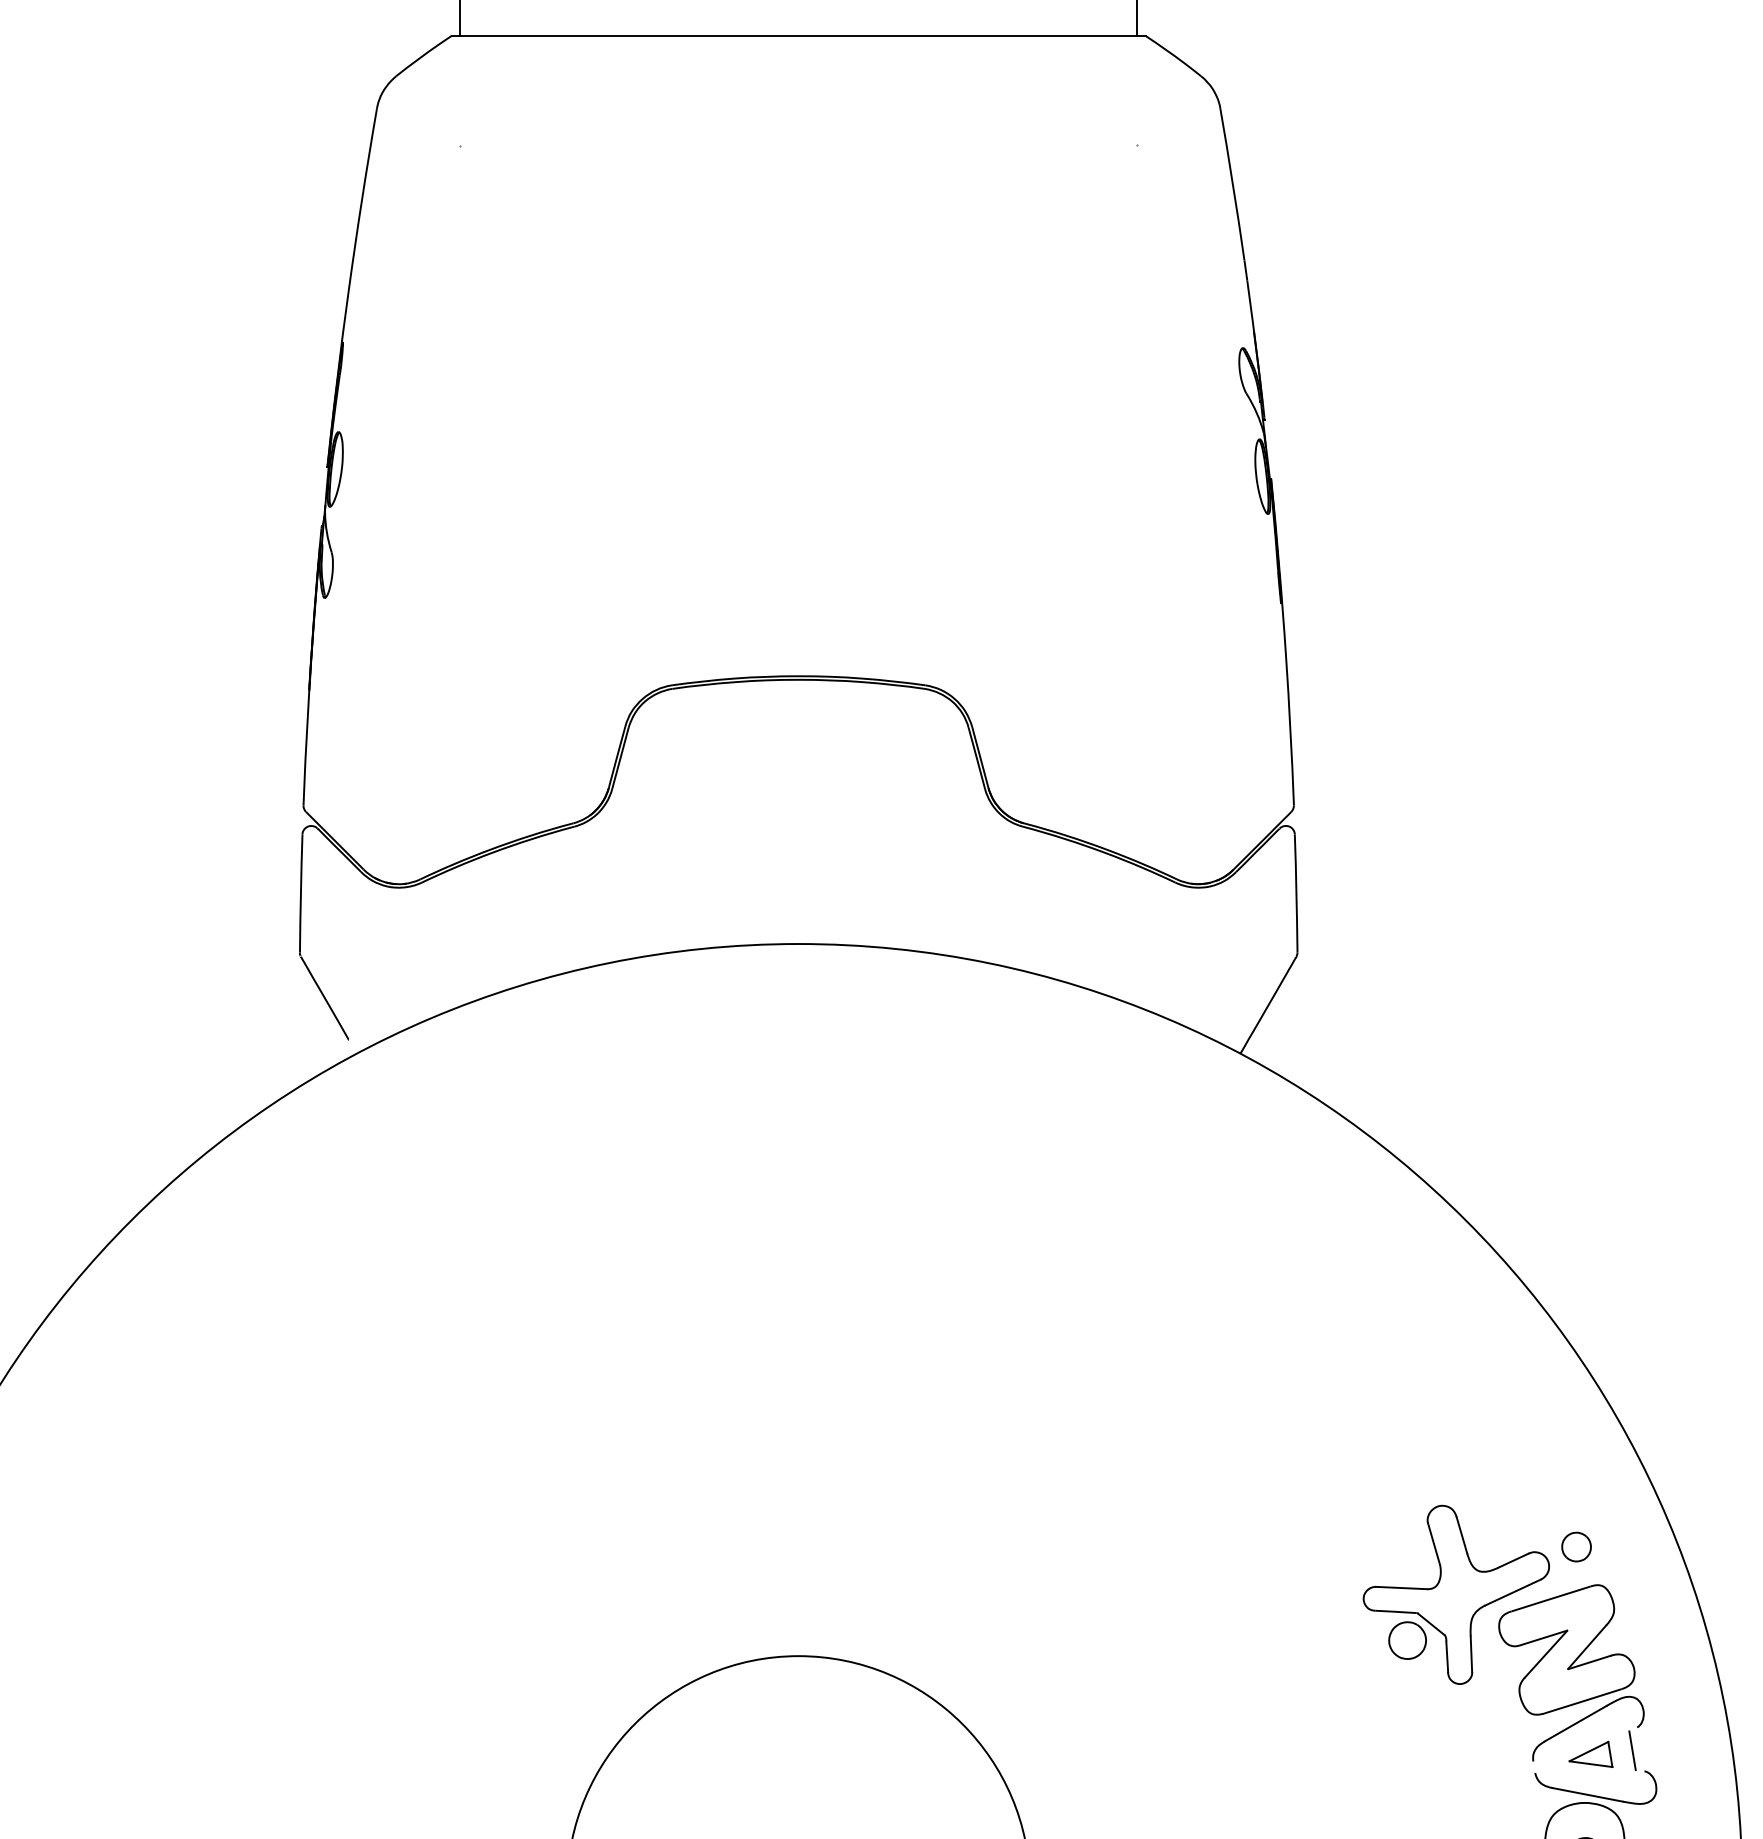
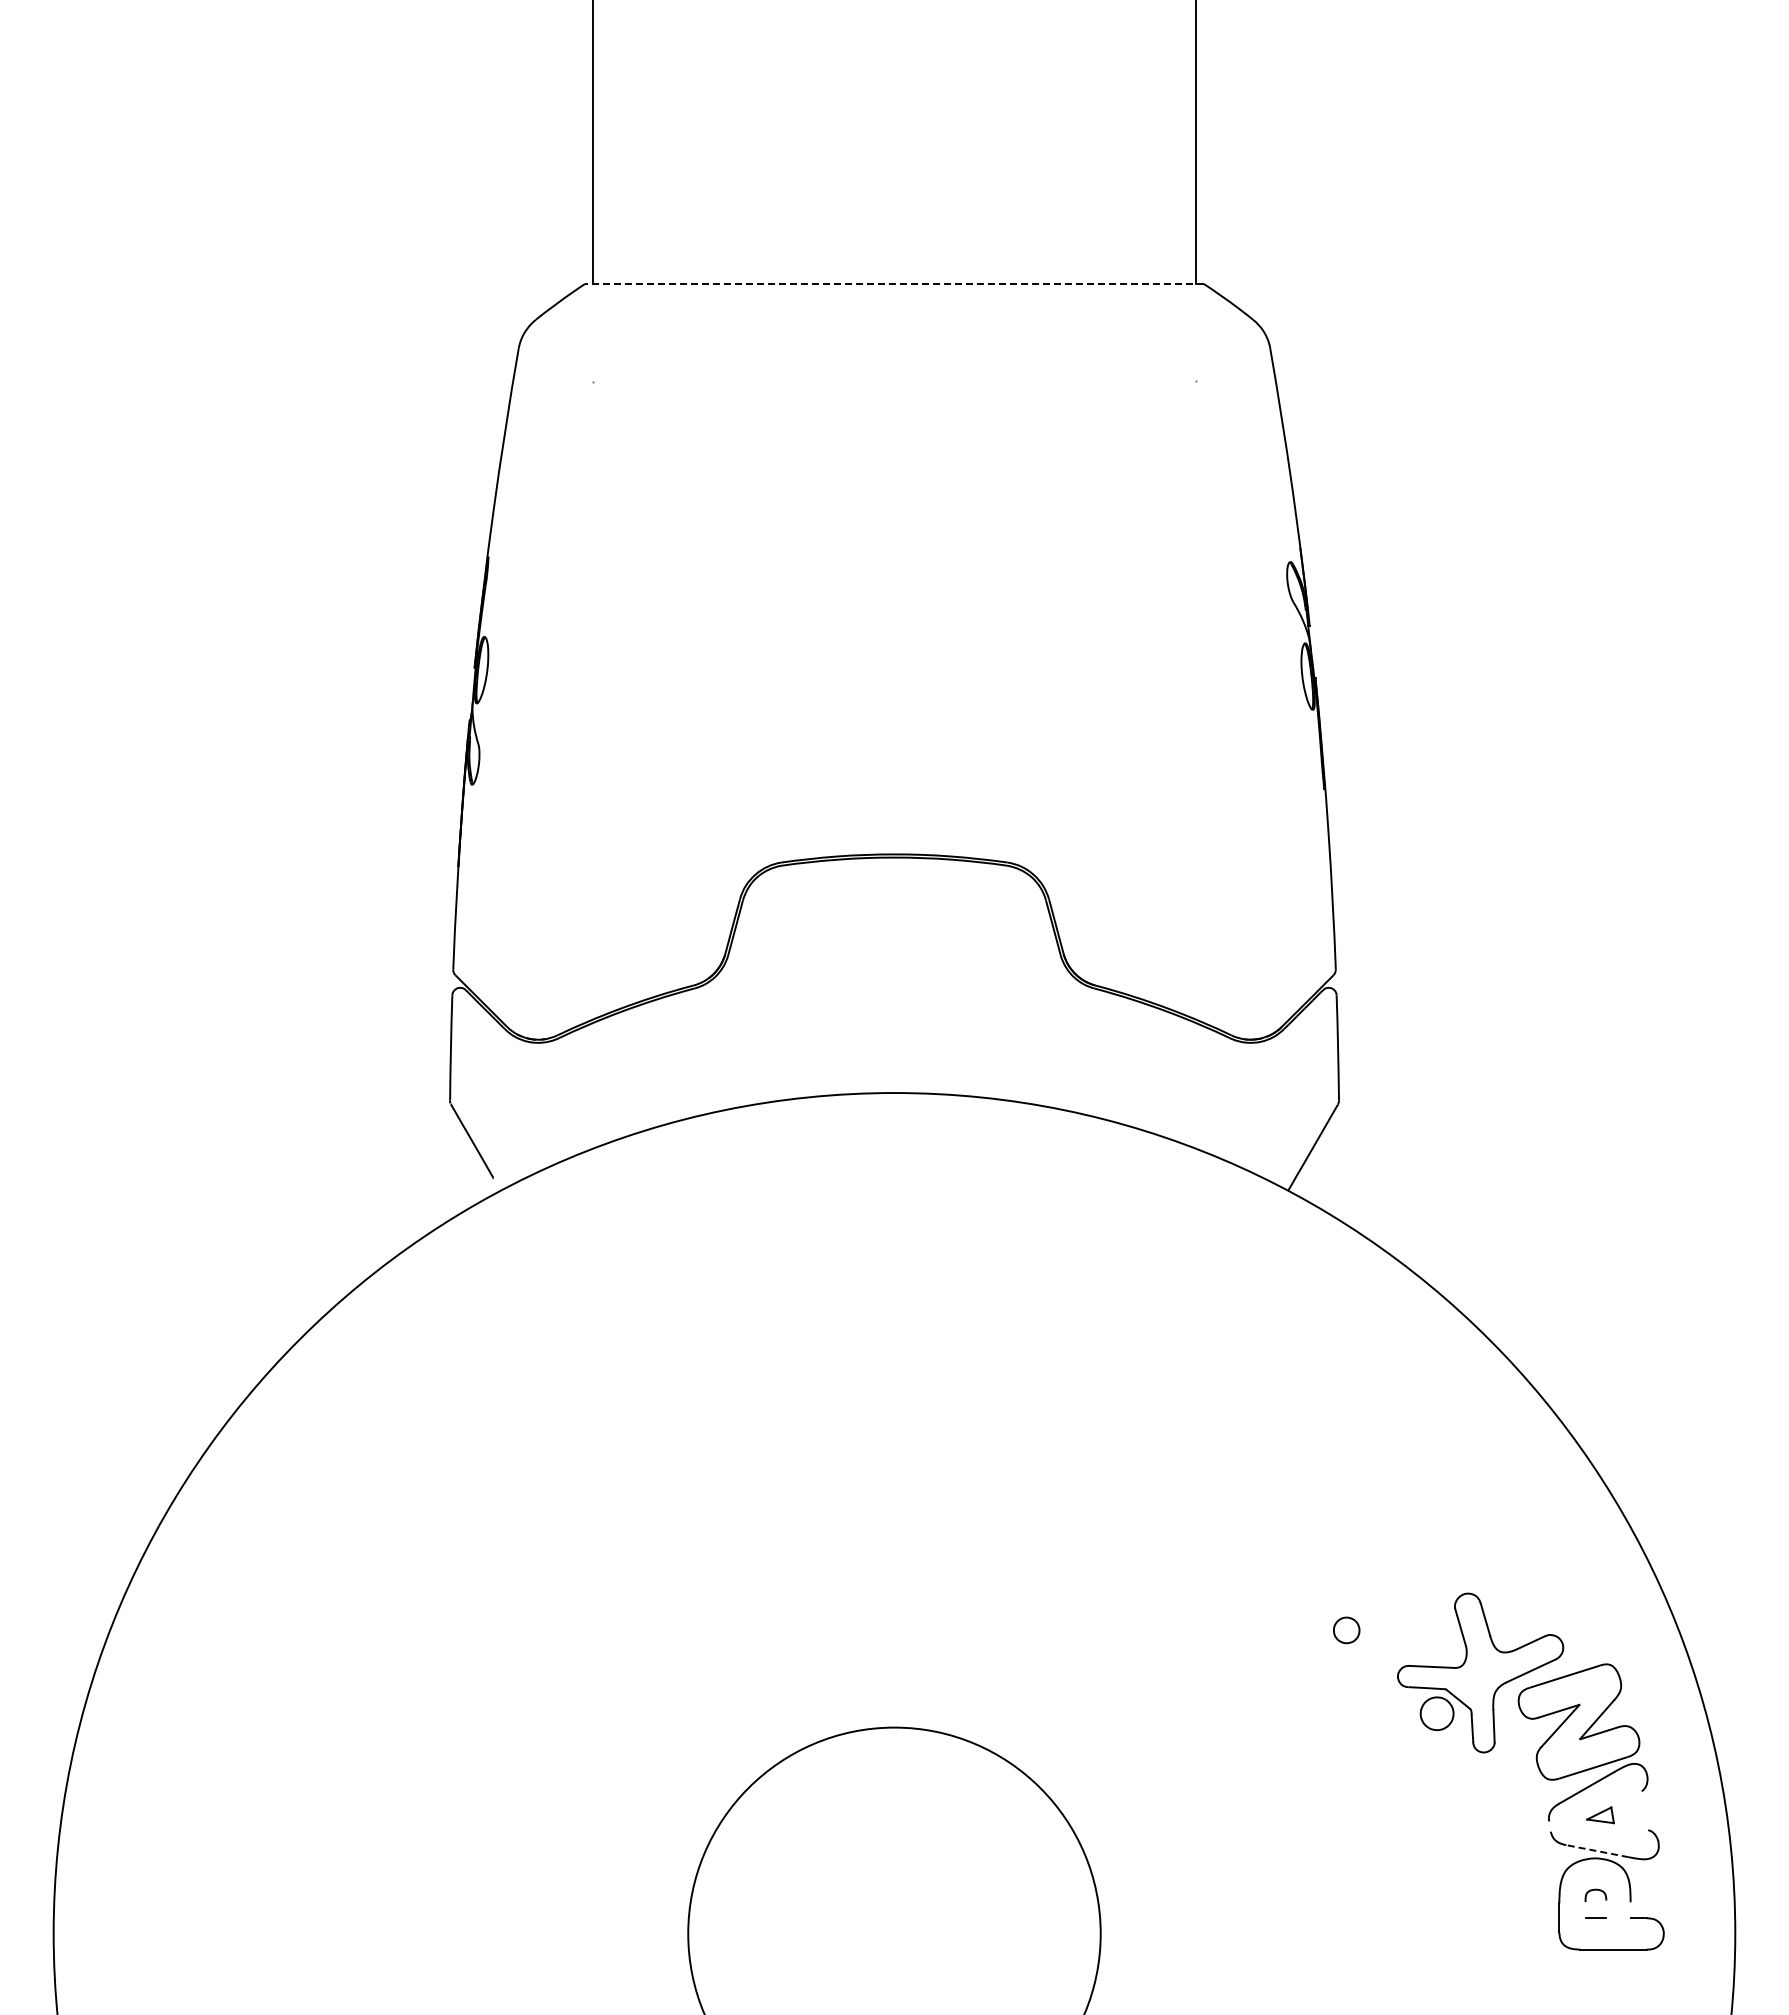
line: (797, 35) -> (893, 283), solid -> dashed
part: (1576, 1547) -> (1346, 1630), moved
line: (1632, 1750) -> (1637, 1811), removed
part: (1590, 1754) -> (1600, 1815), size x0.7
line: (1587, 1795) -> (1597, 1851), solid -> dashed

